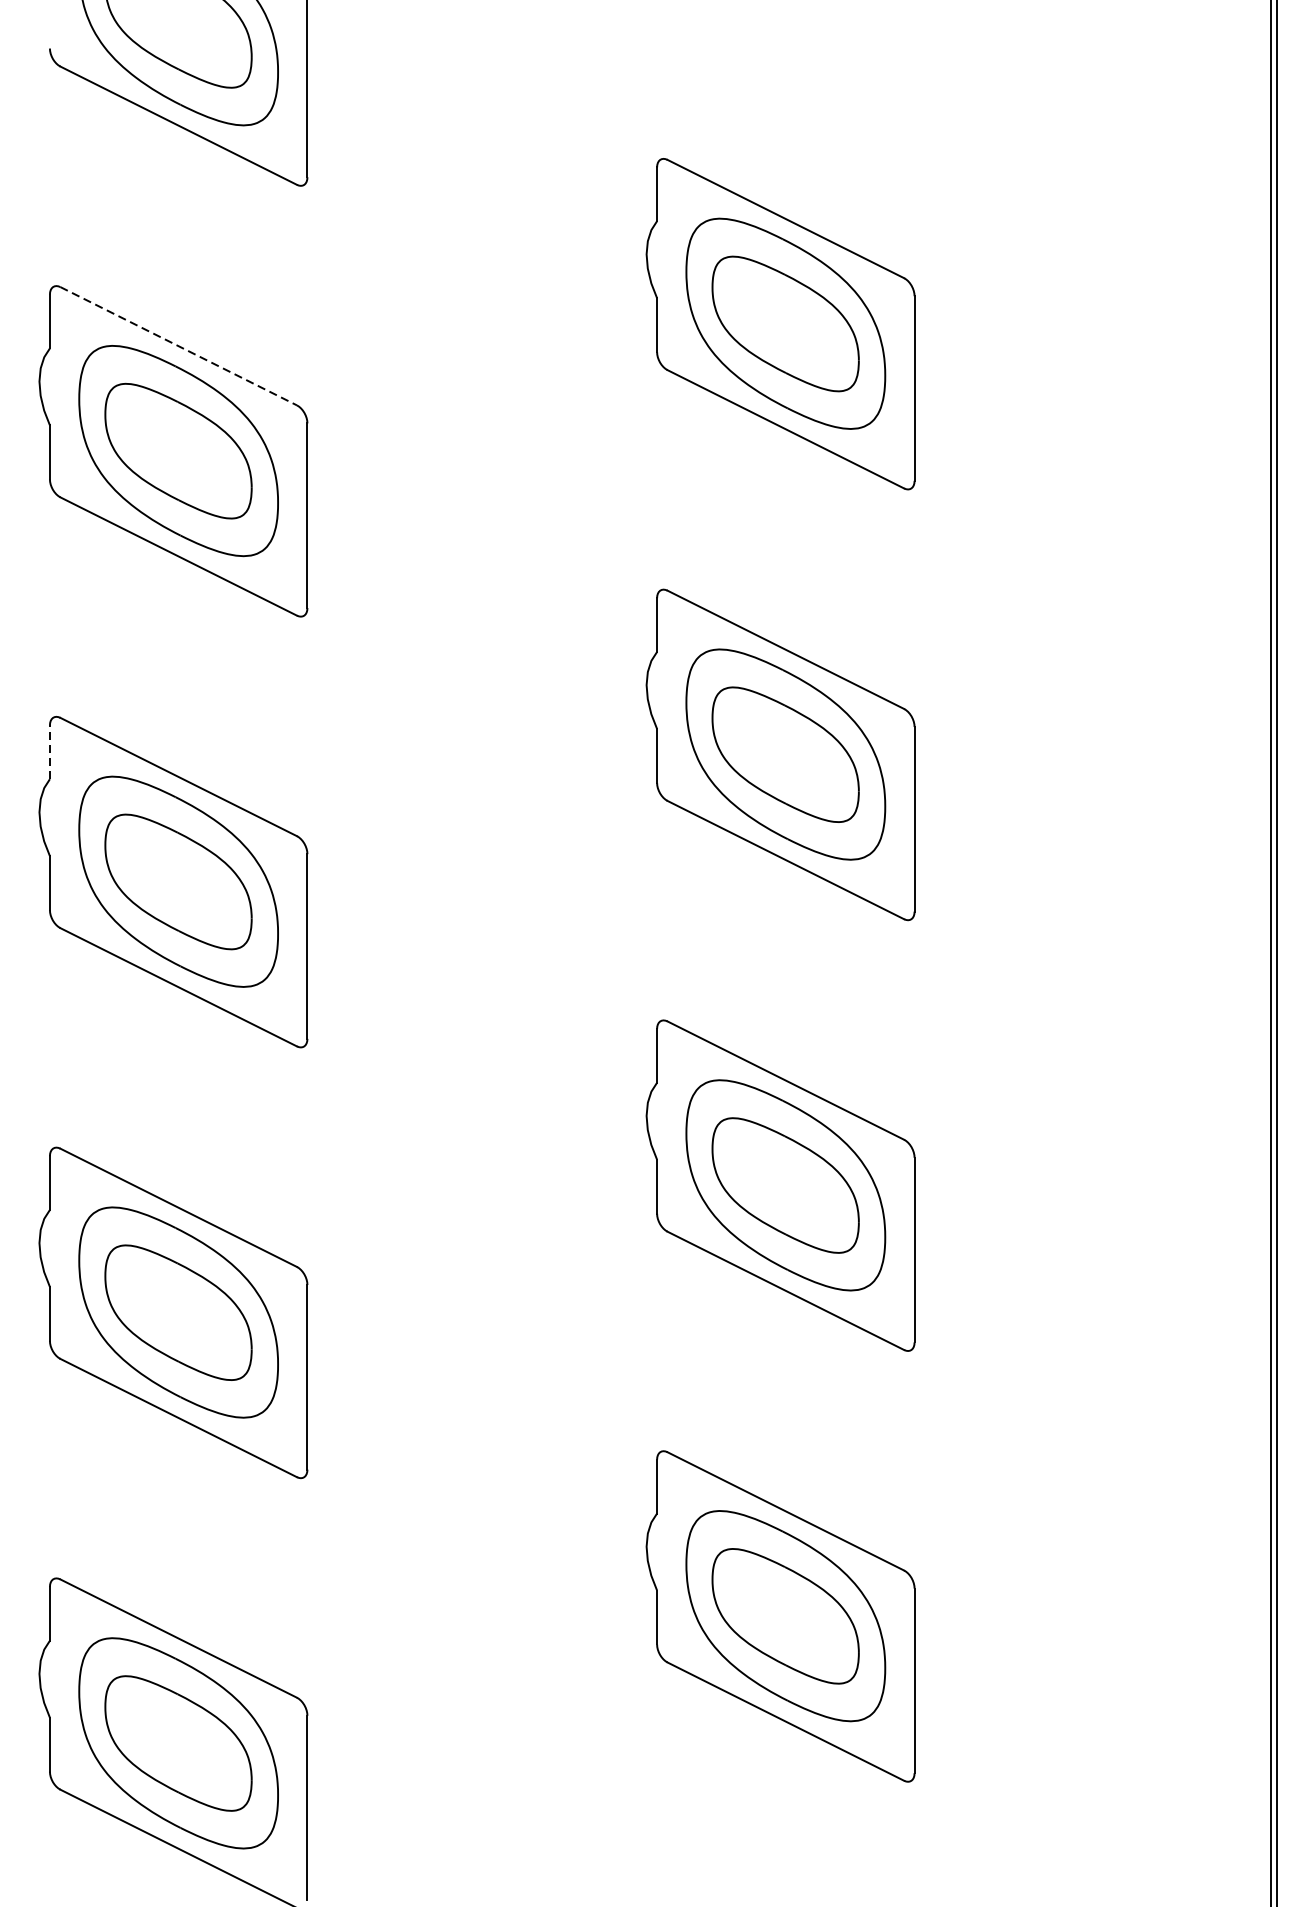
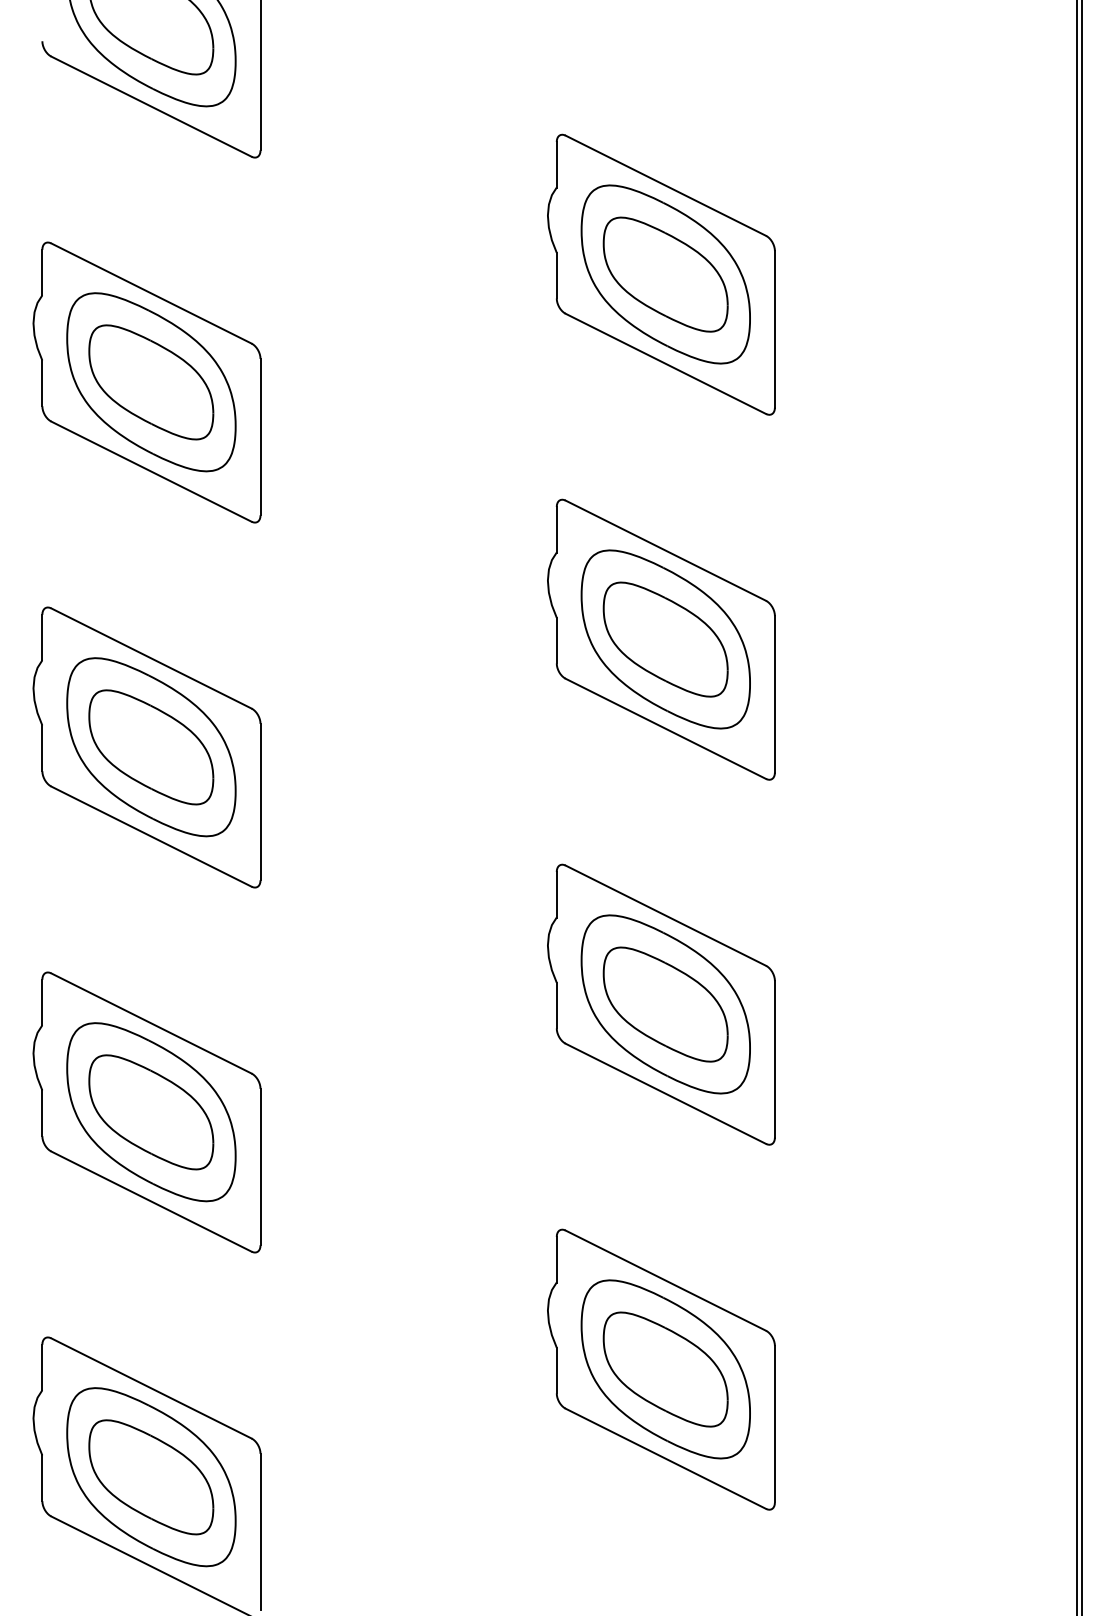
line: (178, 346) -> (151, 293), dashed -> solid
line: (50, 752) -> (42, 637), dashed -> solid

